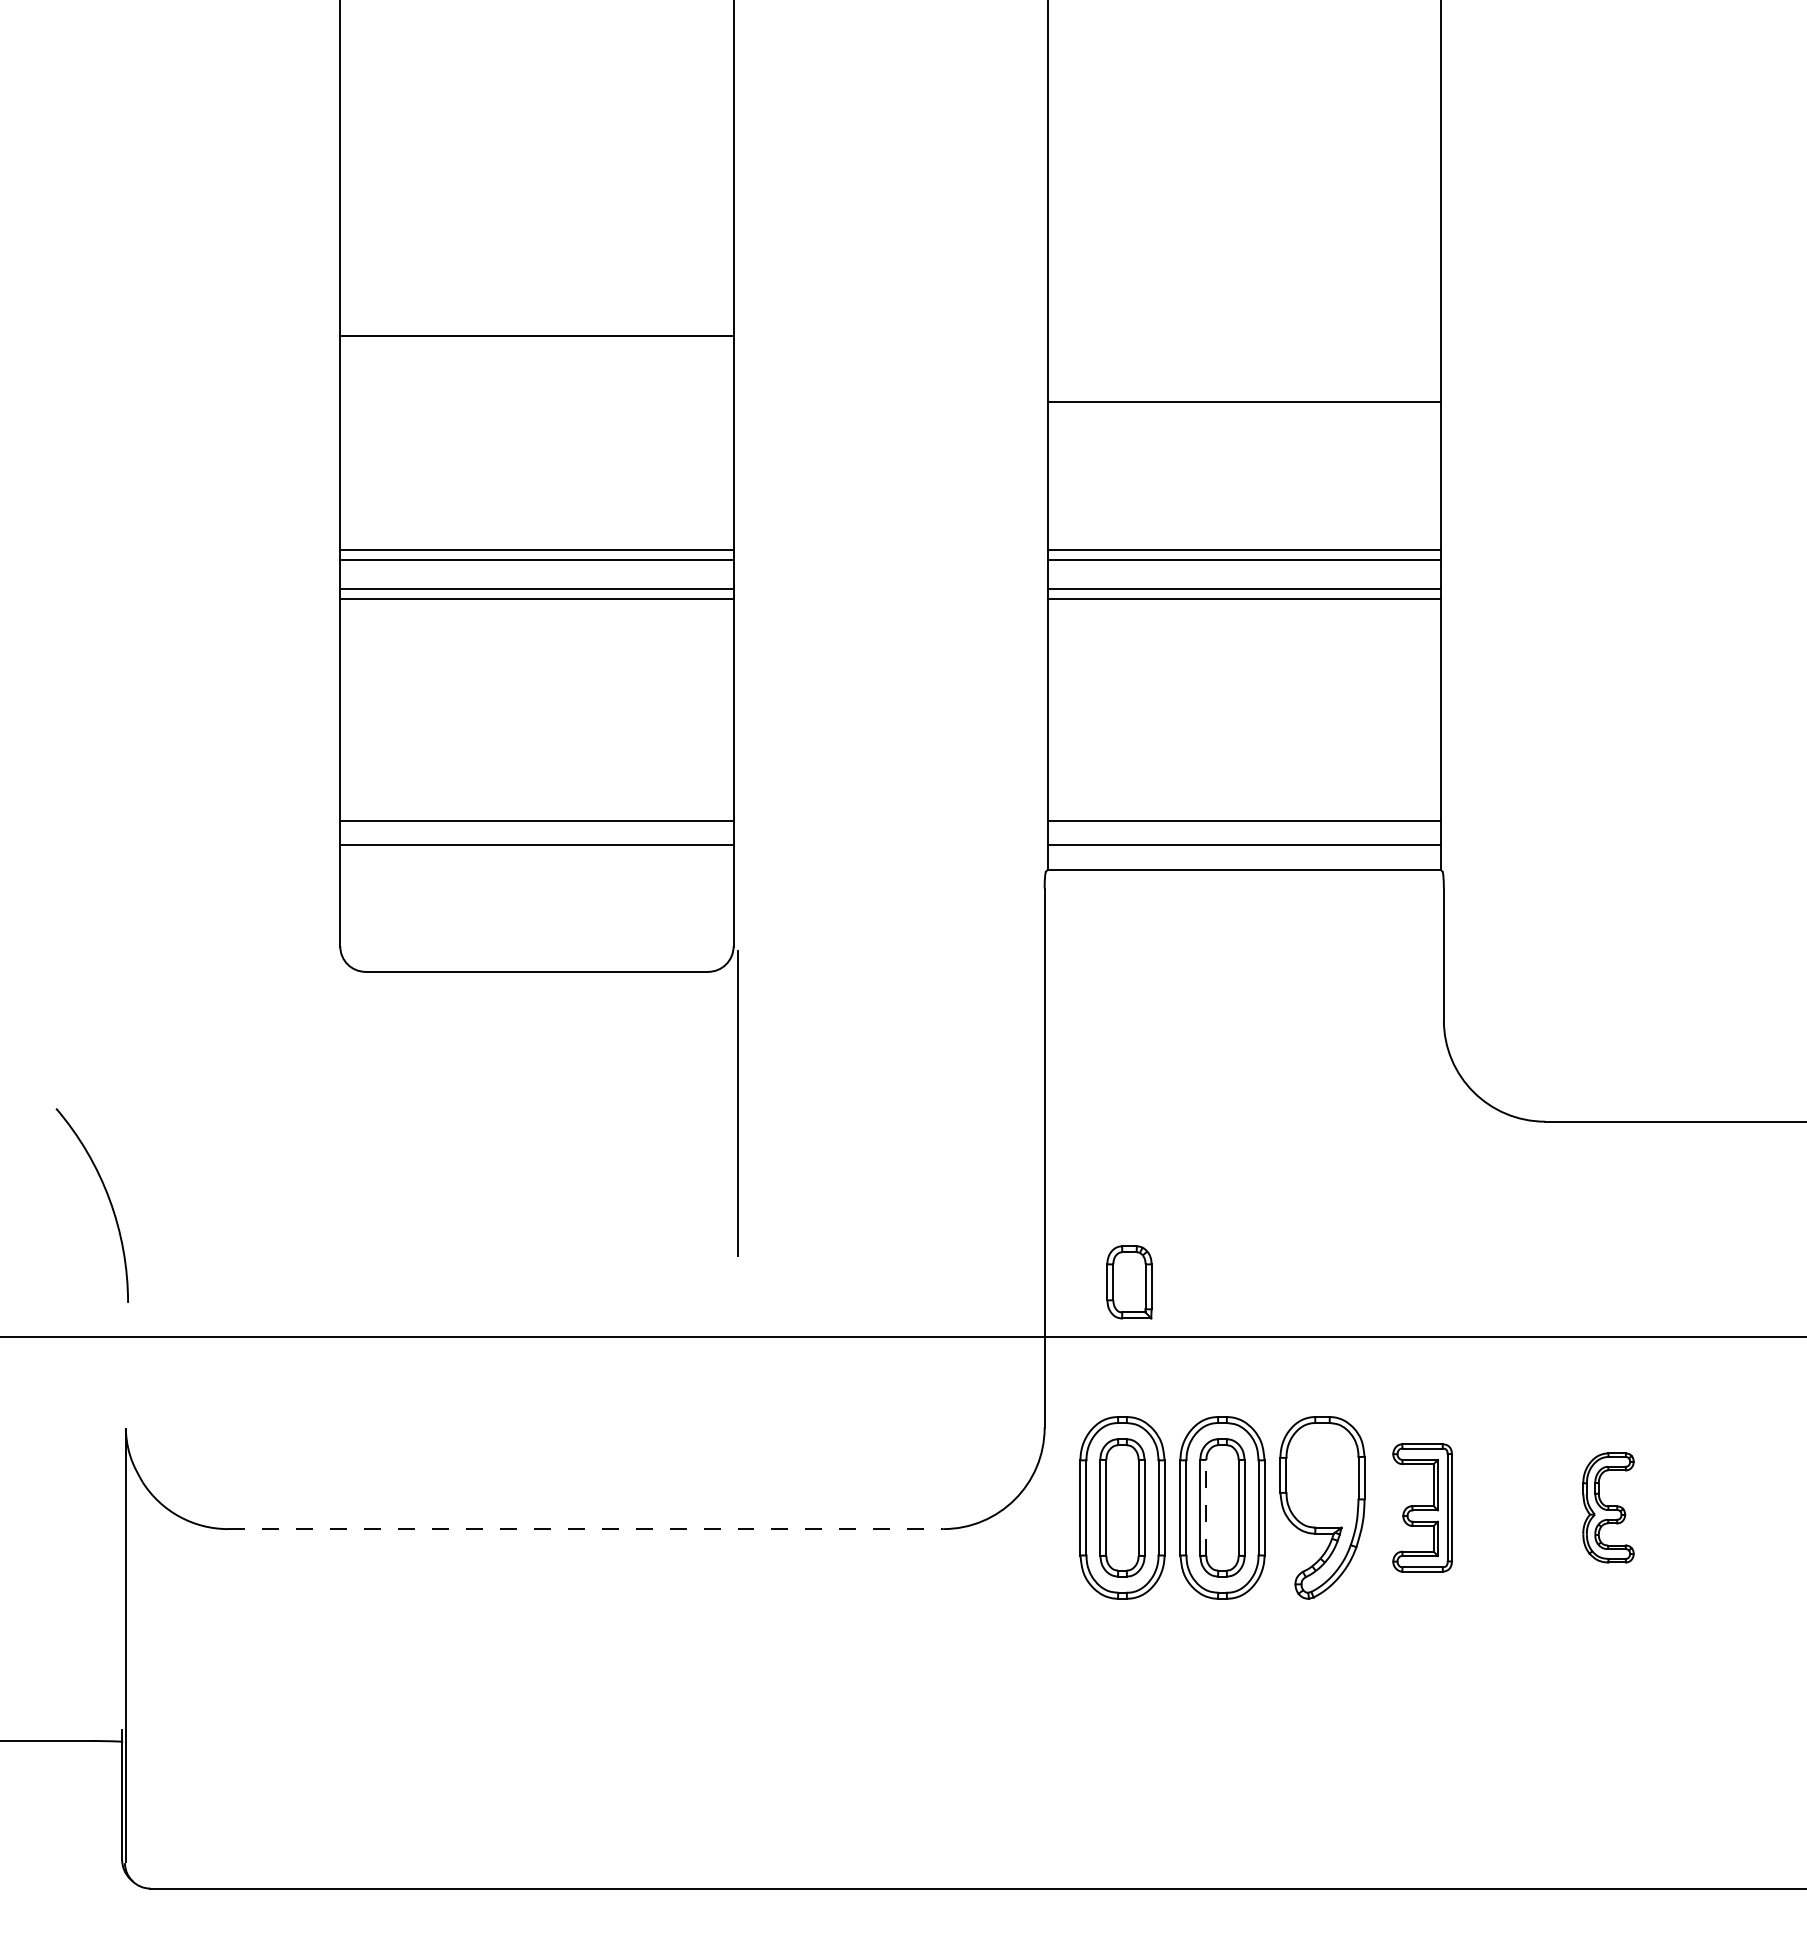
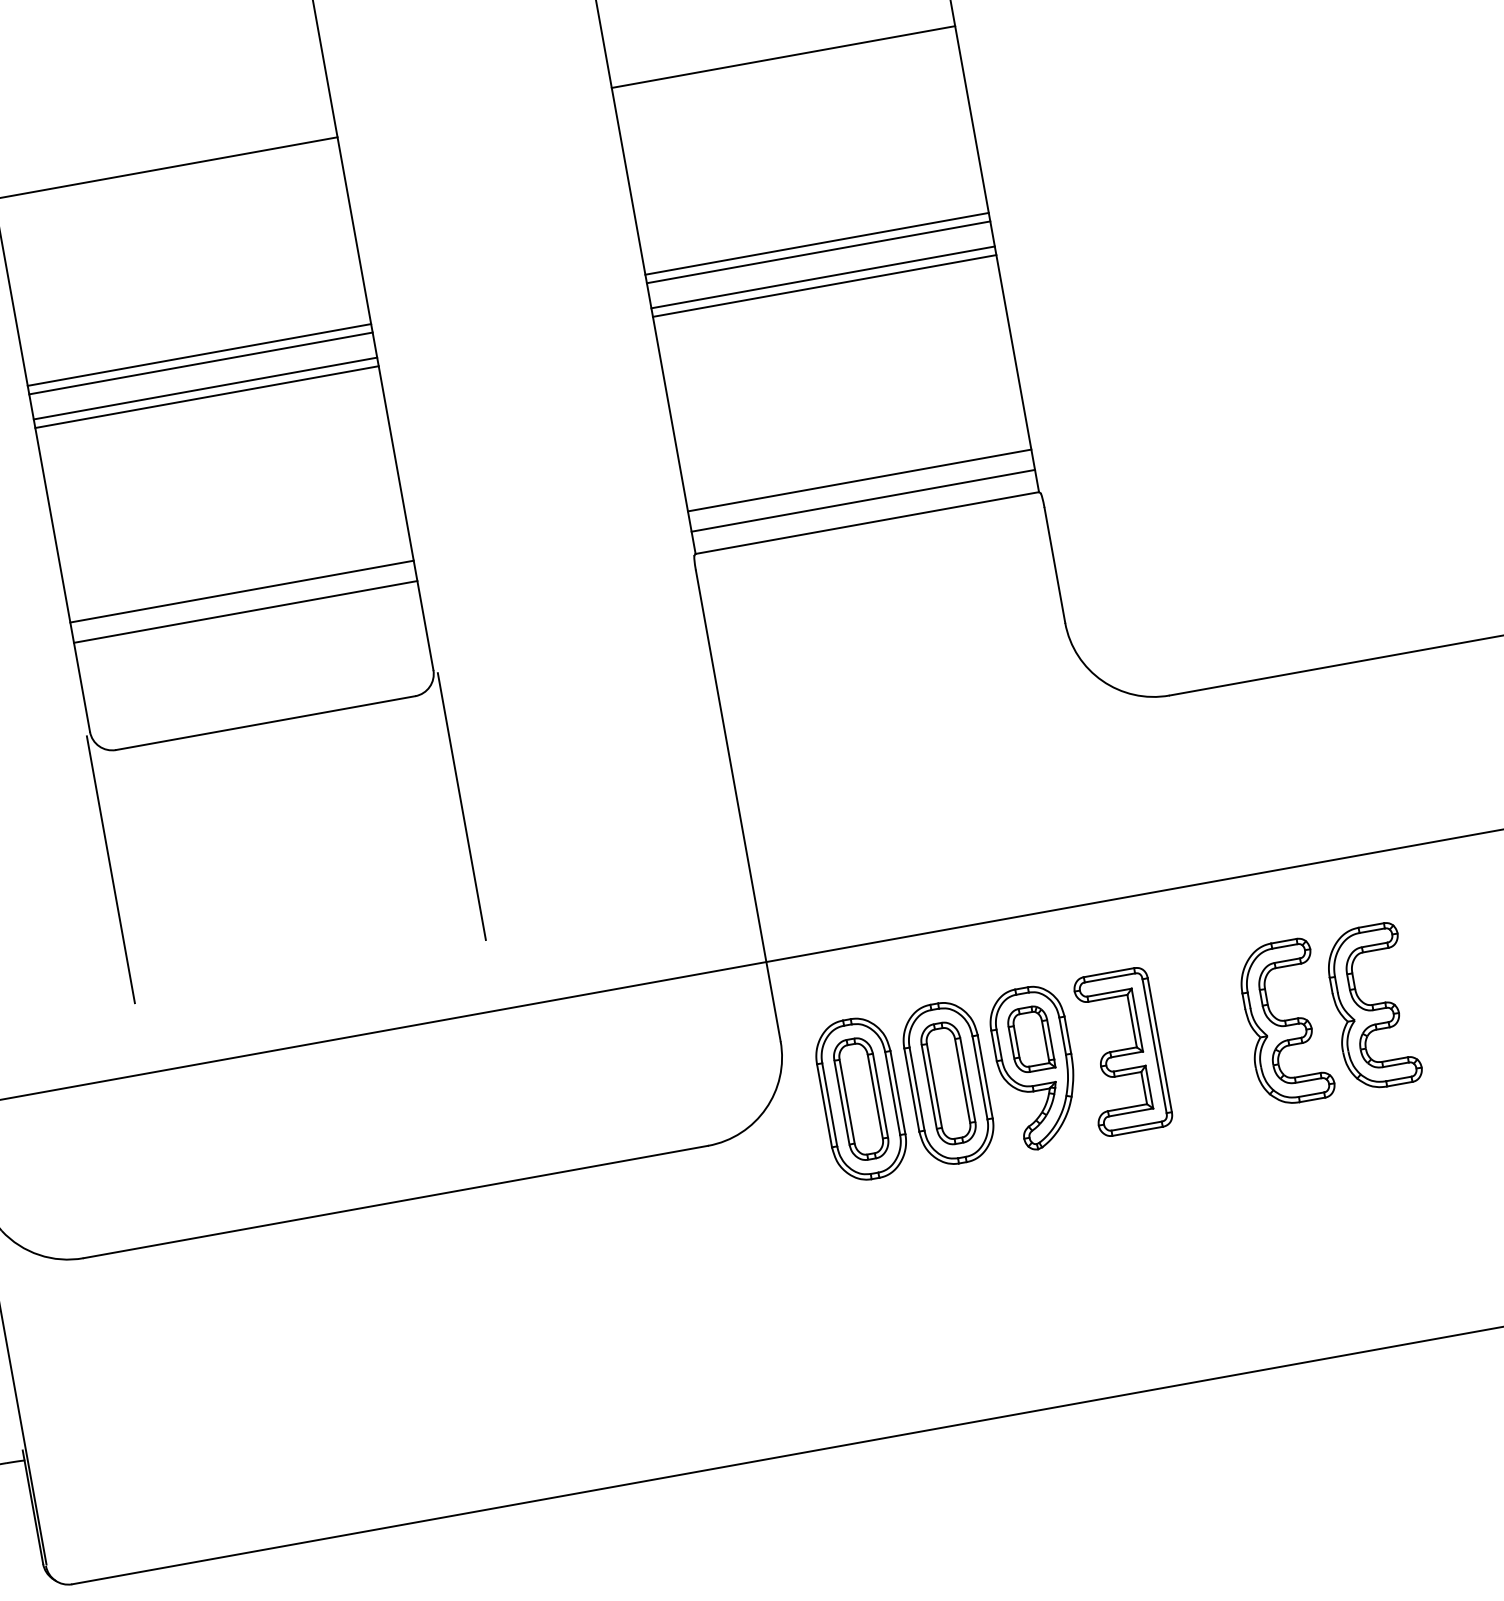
line: (1243, 402) -> (782, 57), moved
line: (335, 1103) -> (110, 869), added
part: (1129, 1282) -> (1030, 1039), moved
line: (1206, 1507) -> (934, 1085), dashed -> solid
part: (1422, 1507) -> (1123, 1051), size x1.43
part: (1608, 1507) -> (1285, 1022), size x1.67
part: (1708, 1507) -> (1372, 1006), added
line: (586, 1529) -> (396, 1202), dashed -> solid

